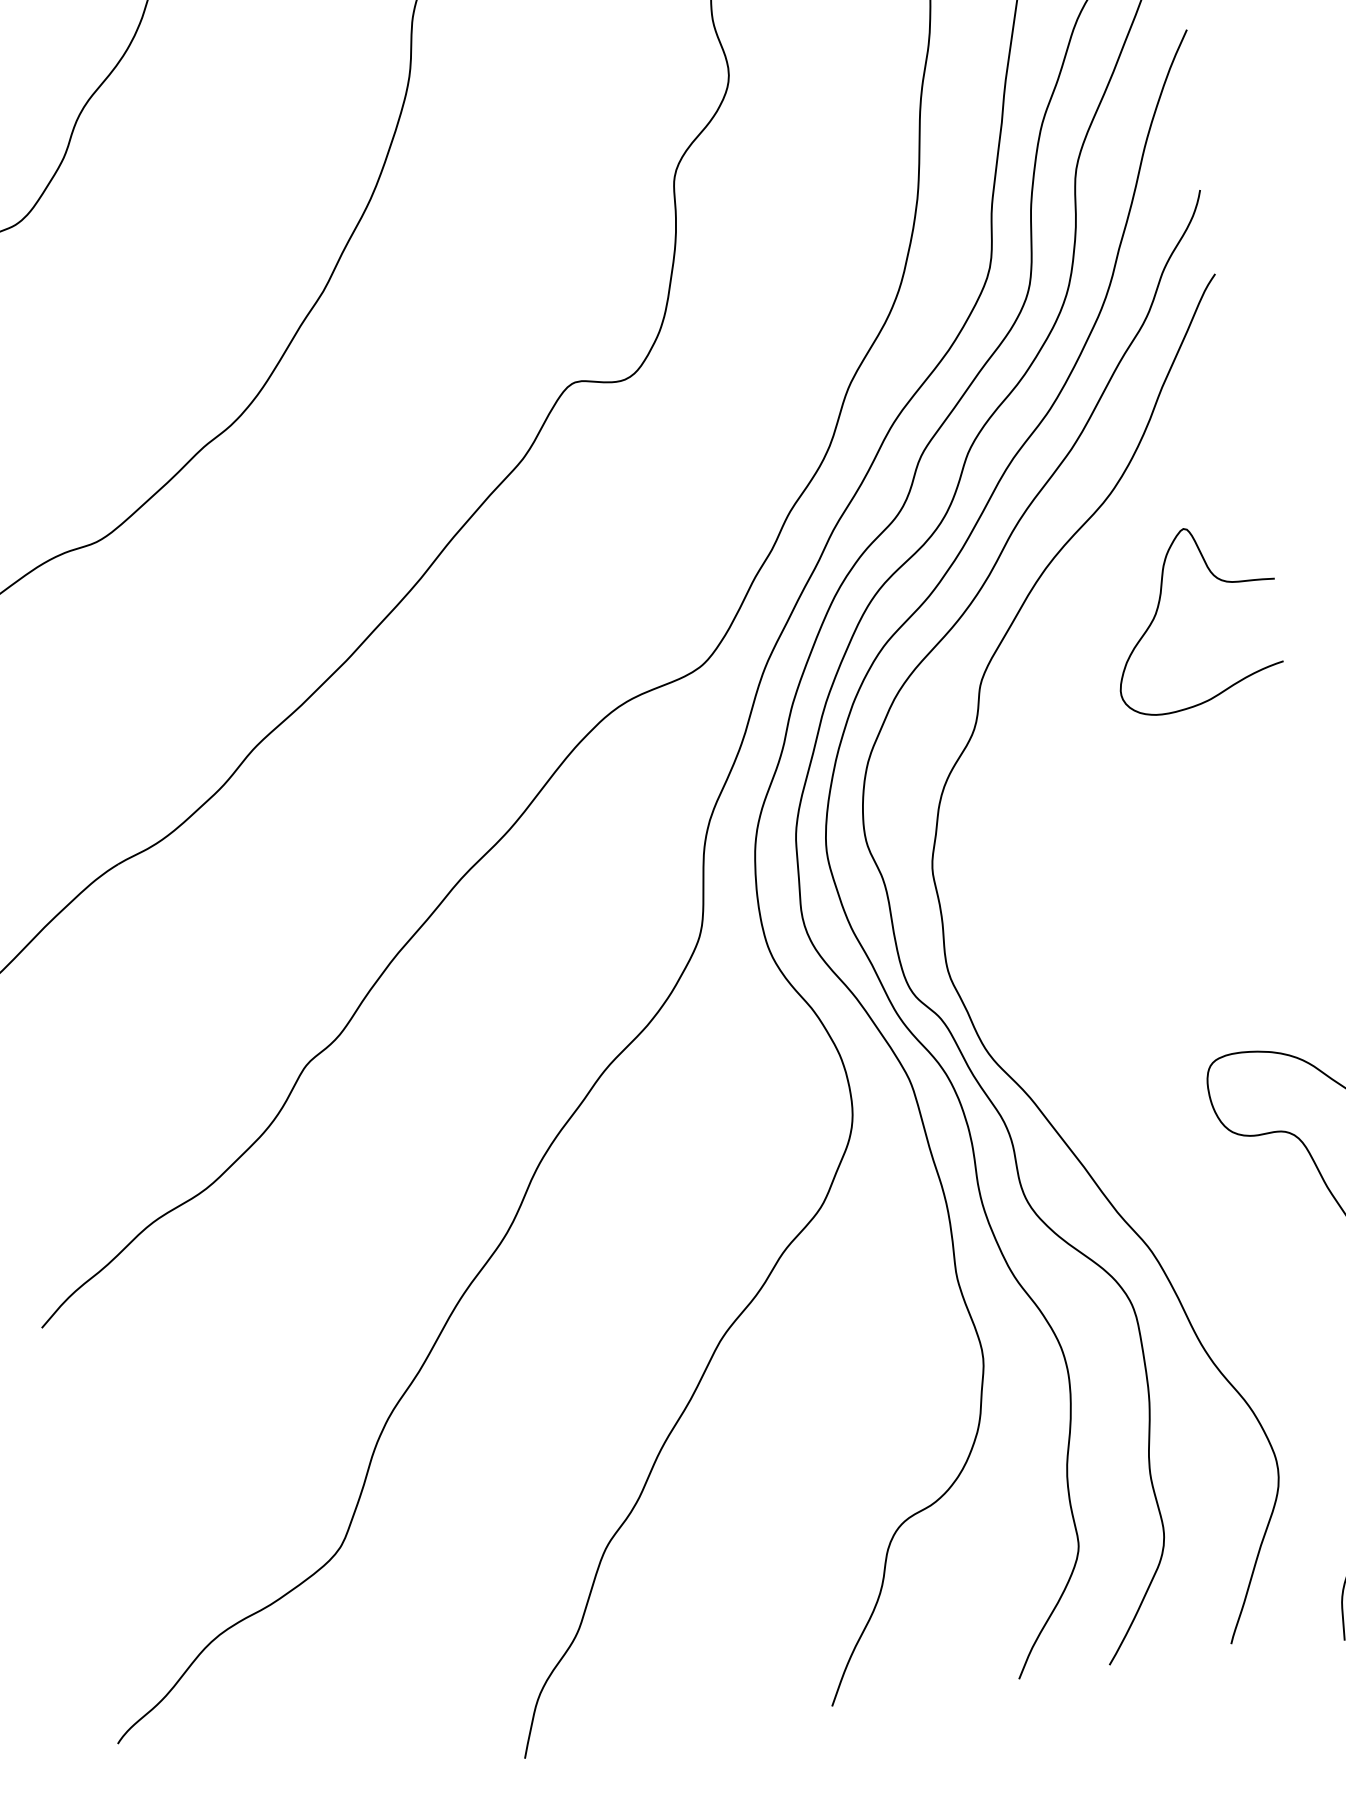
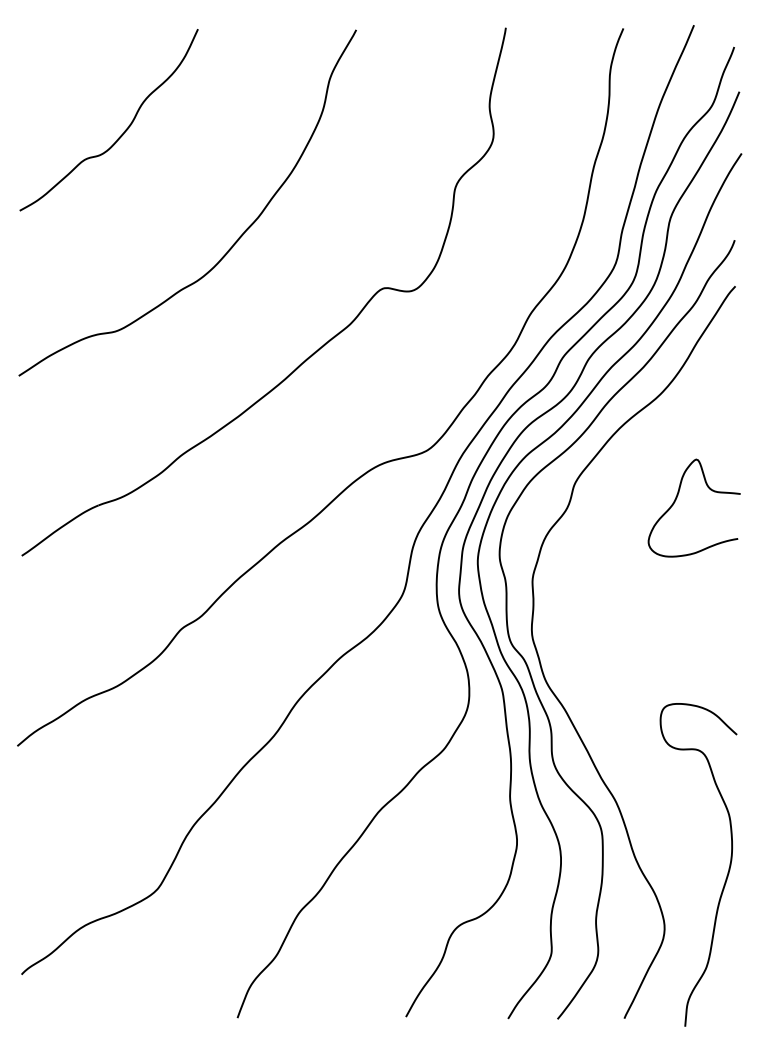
curve: (1160, 605) -> (677, 498), moved

